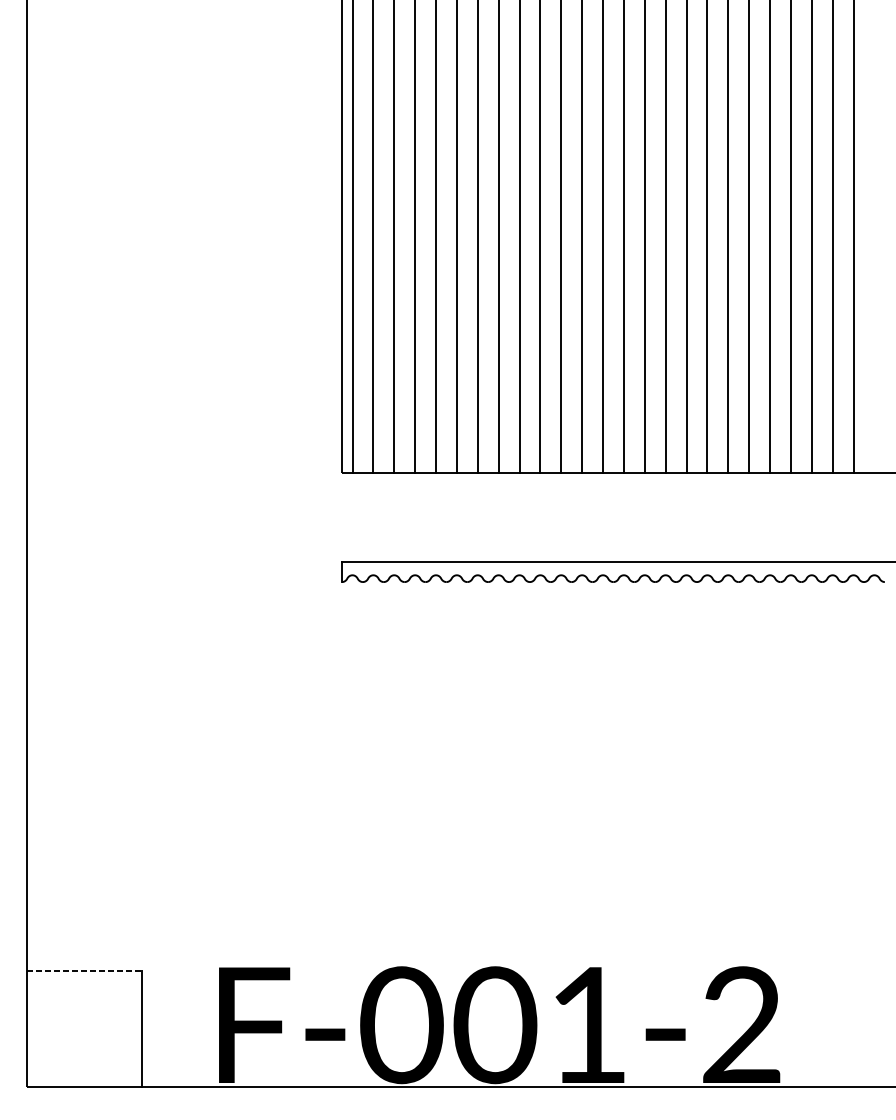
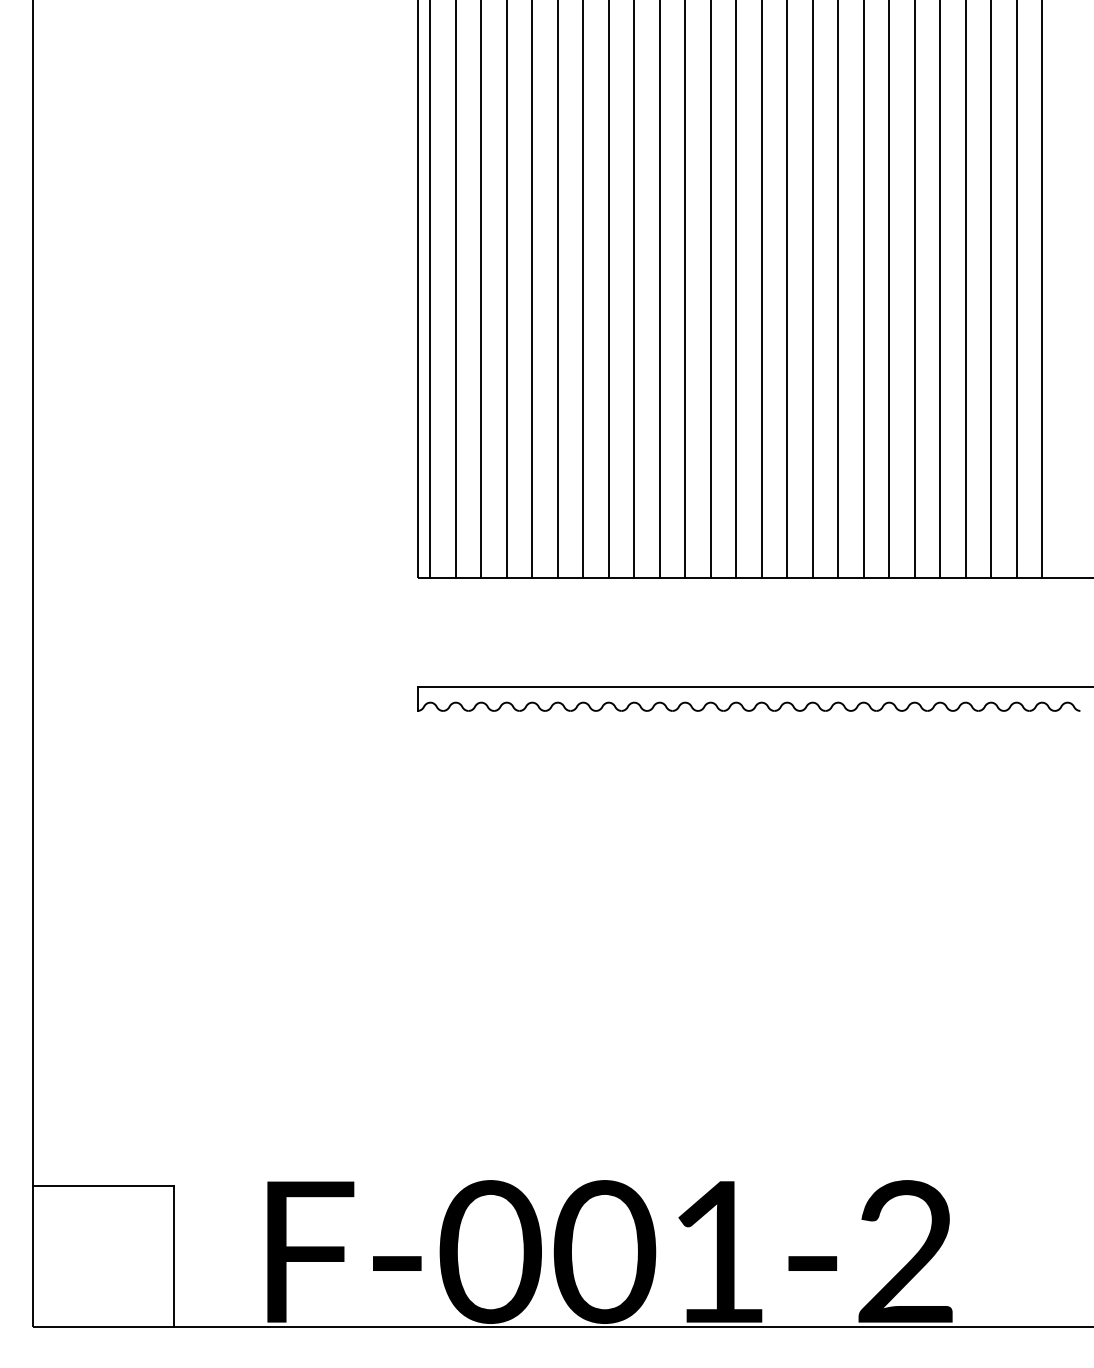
line: (84, 970) -> (103, 1185), dashed -> solid

